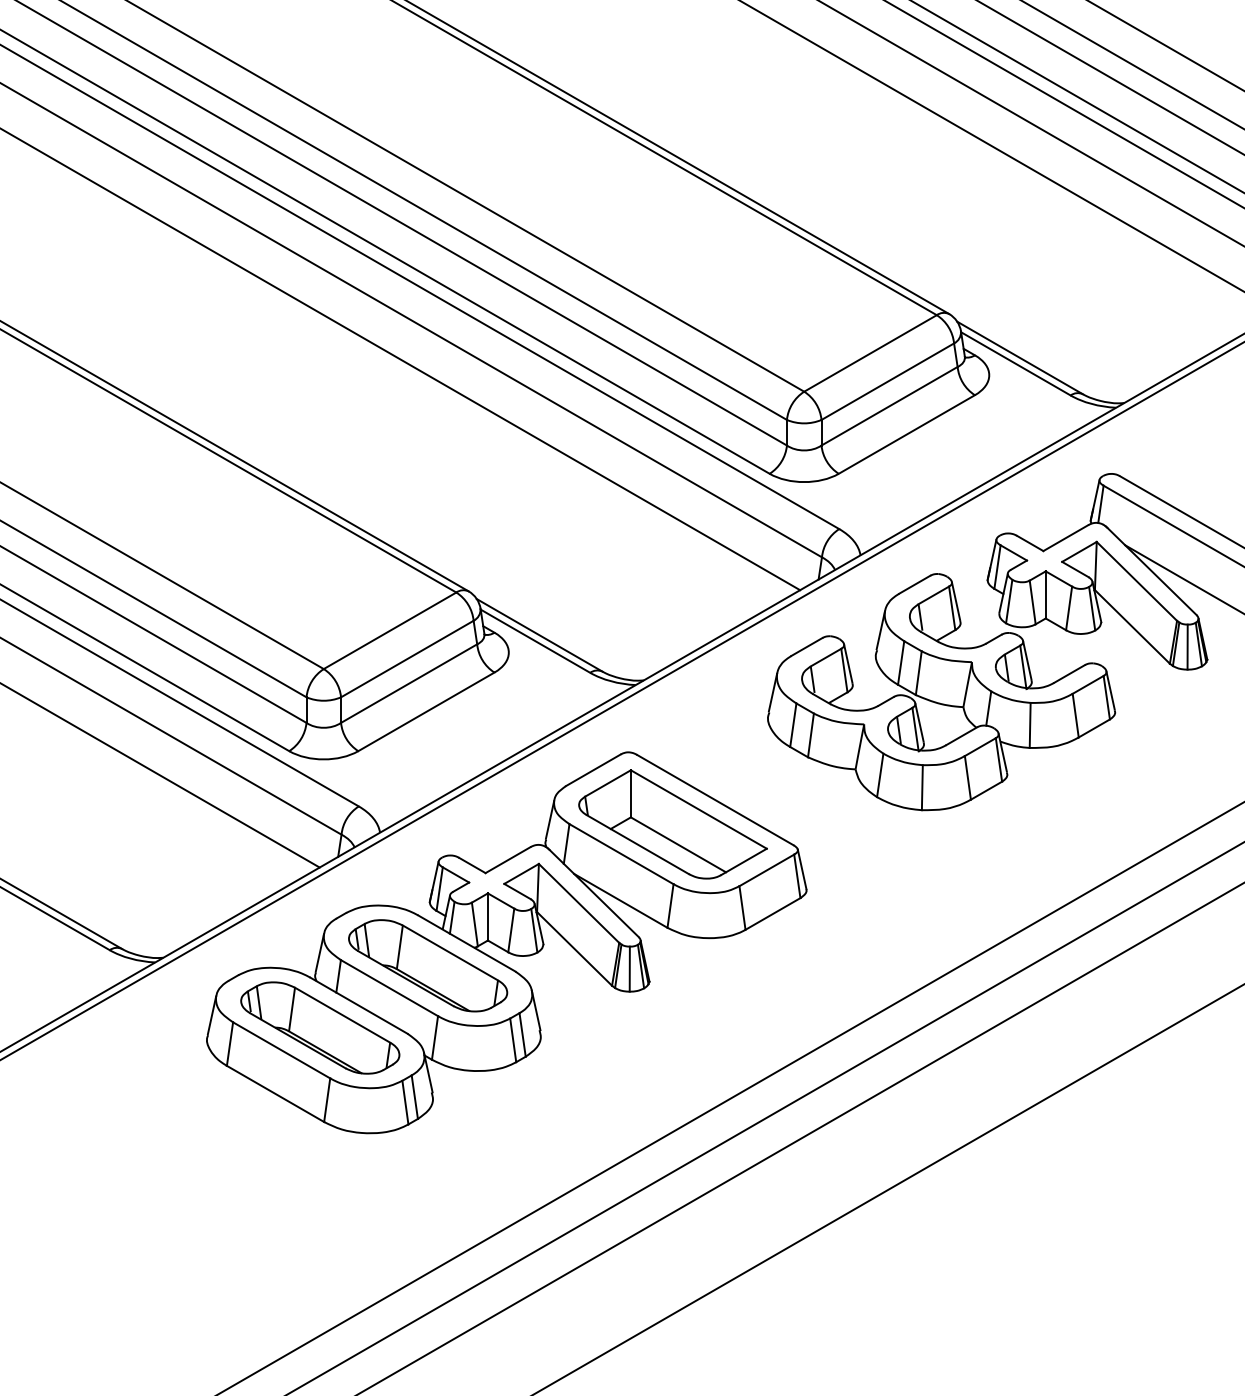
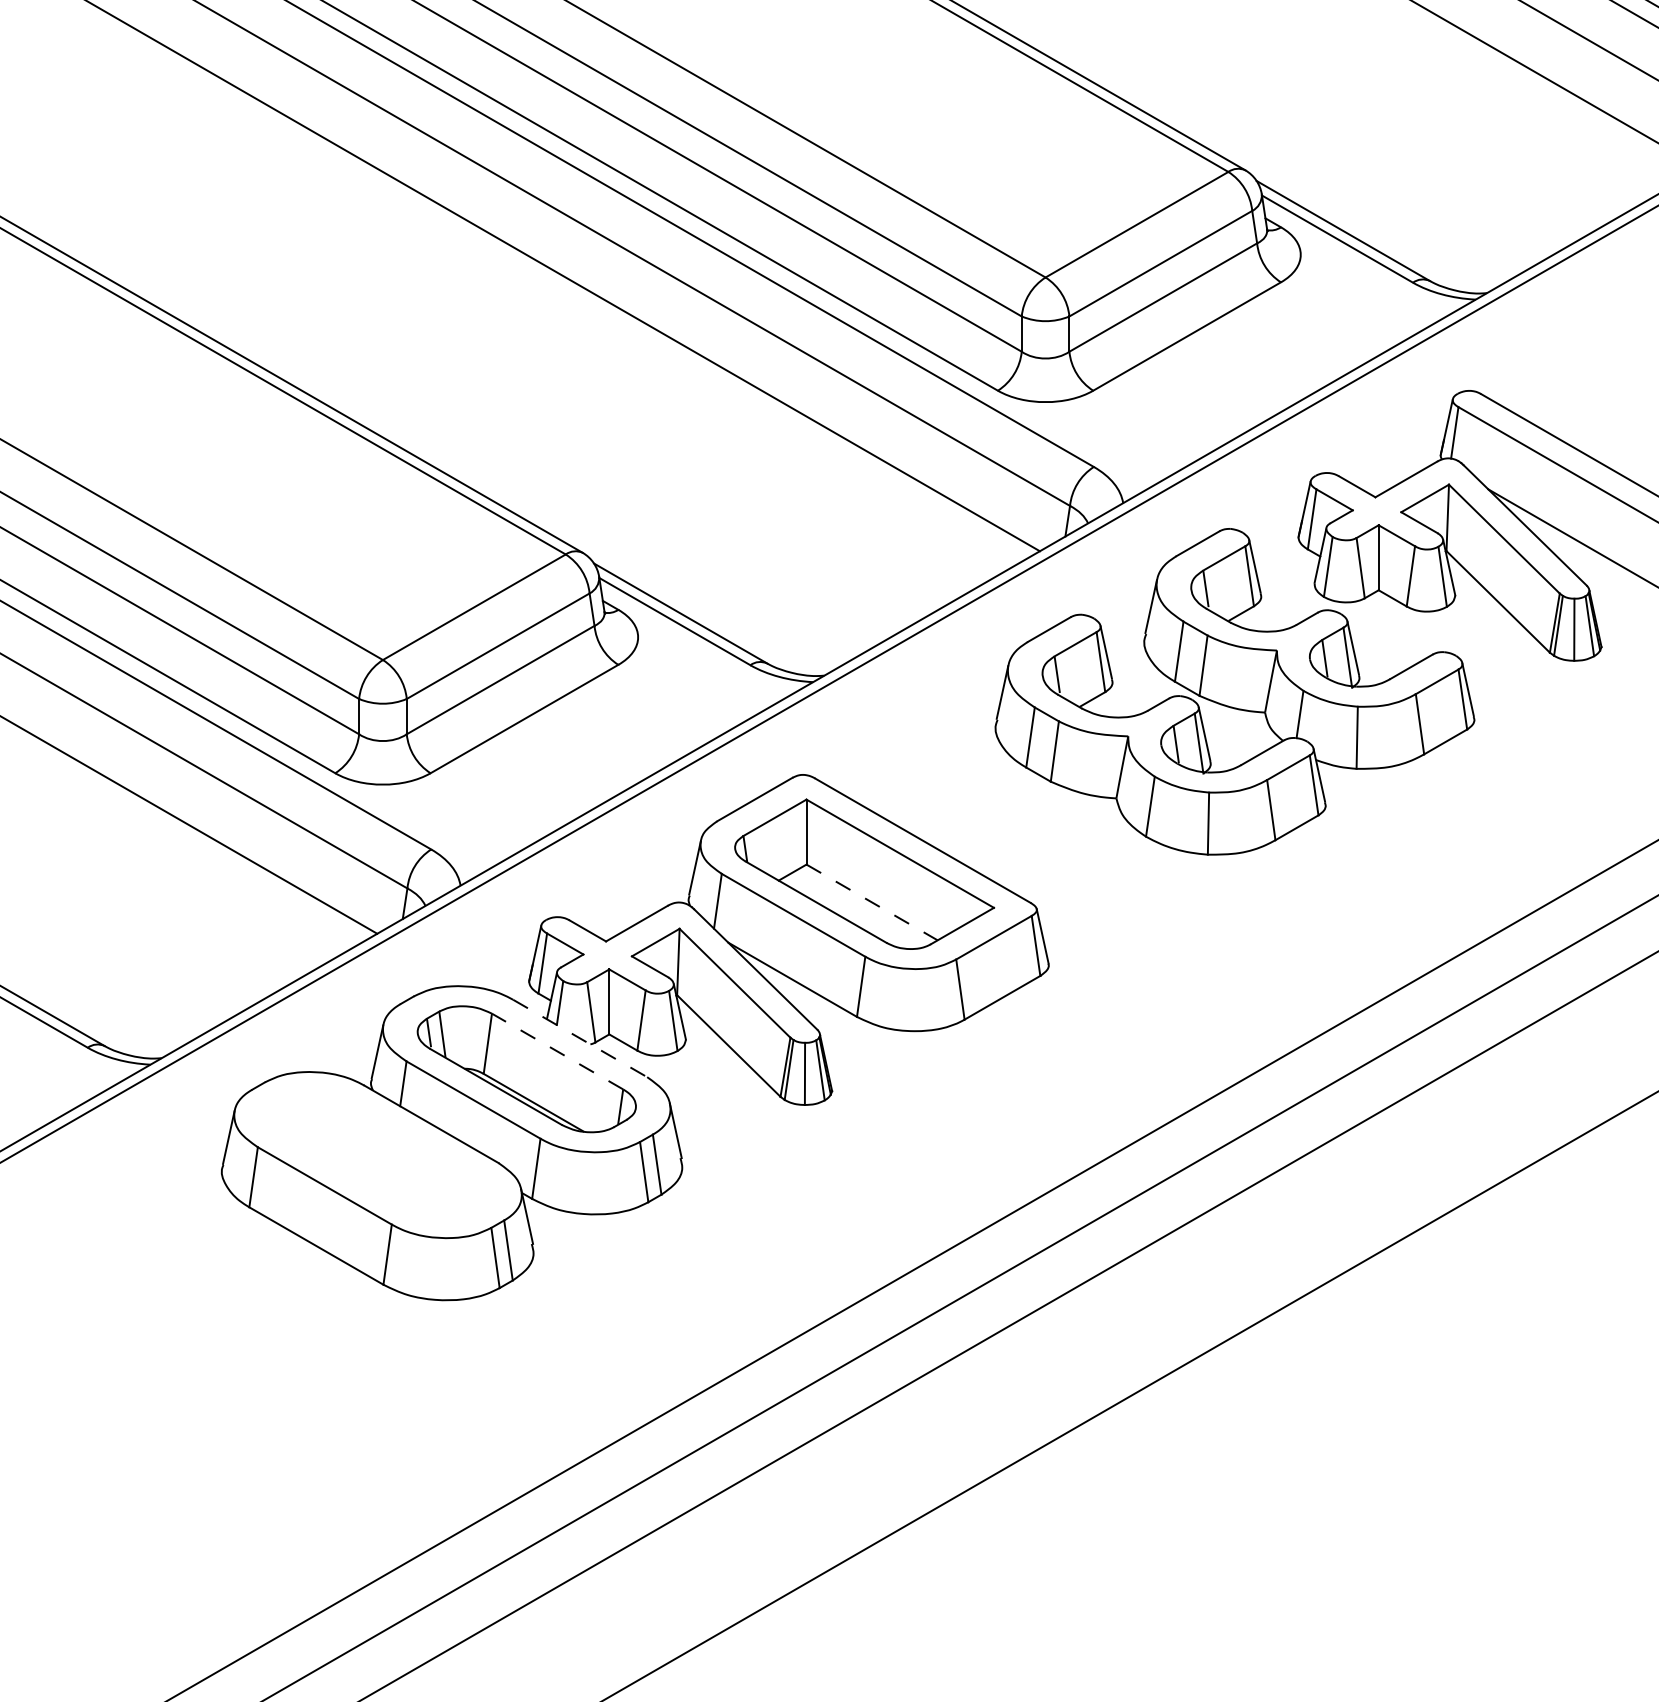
line: (678, 844) -> (872, 901), solid -> dashed
line: (467, 943) -> (581, 1038), solid -> dashed
line: (450, 952) -> (557, 1050), solid -> dashed
part: (320, 1027) -> (378, 1154), removed

